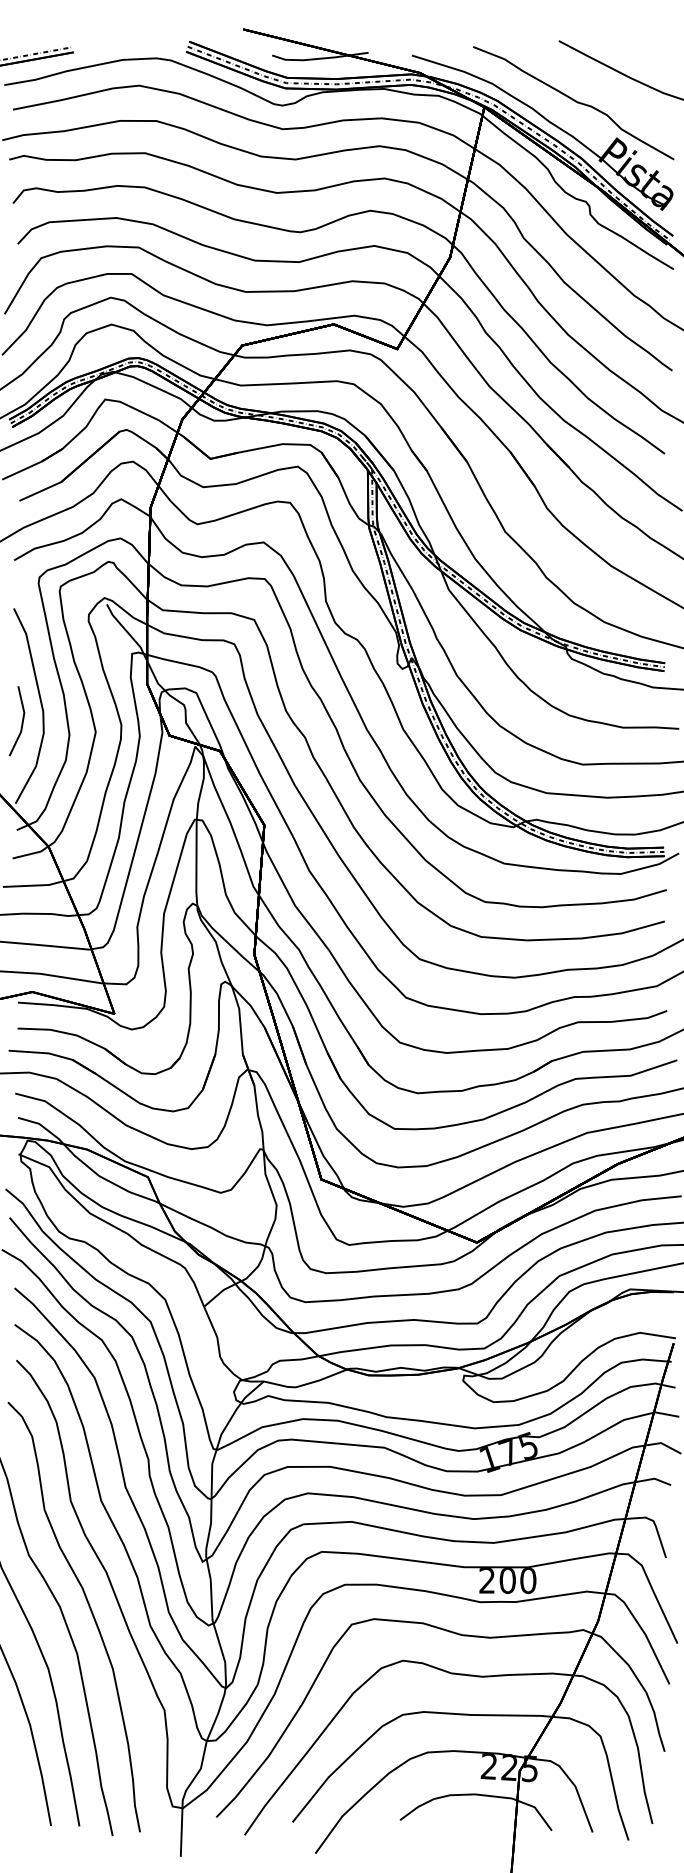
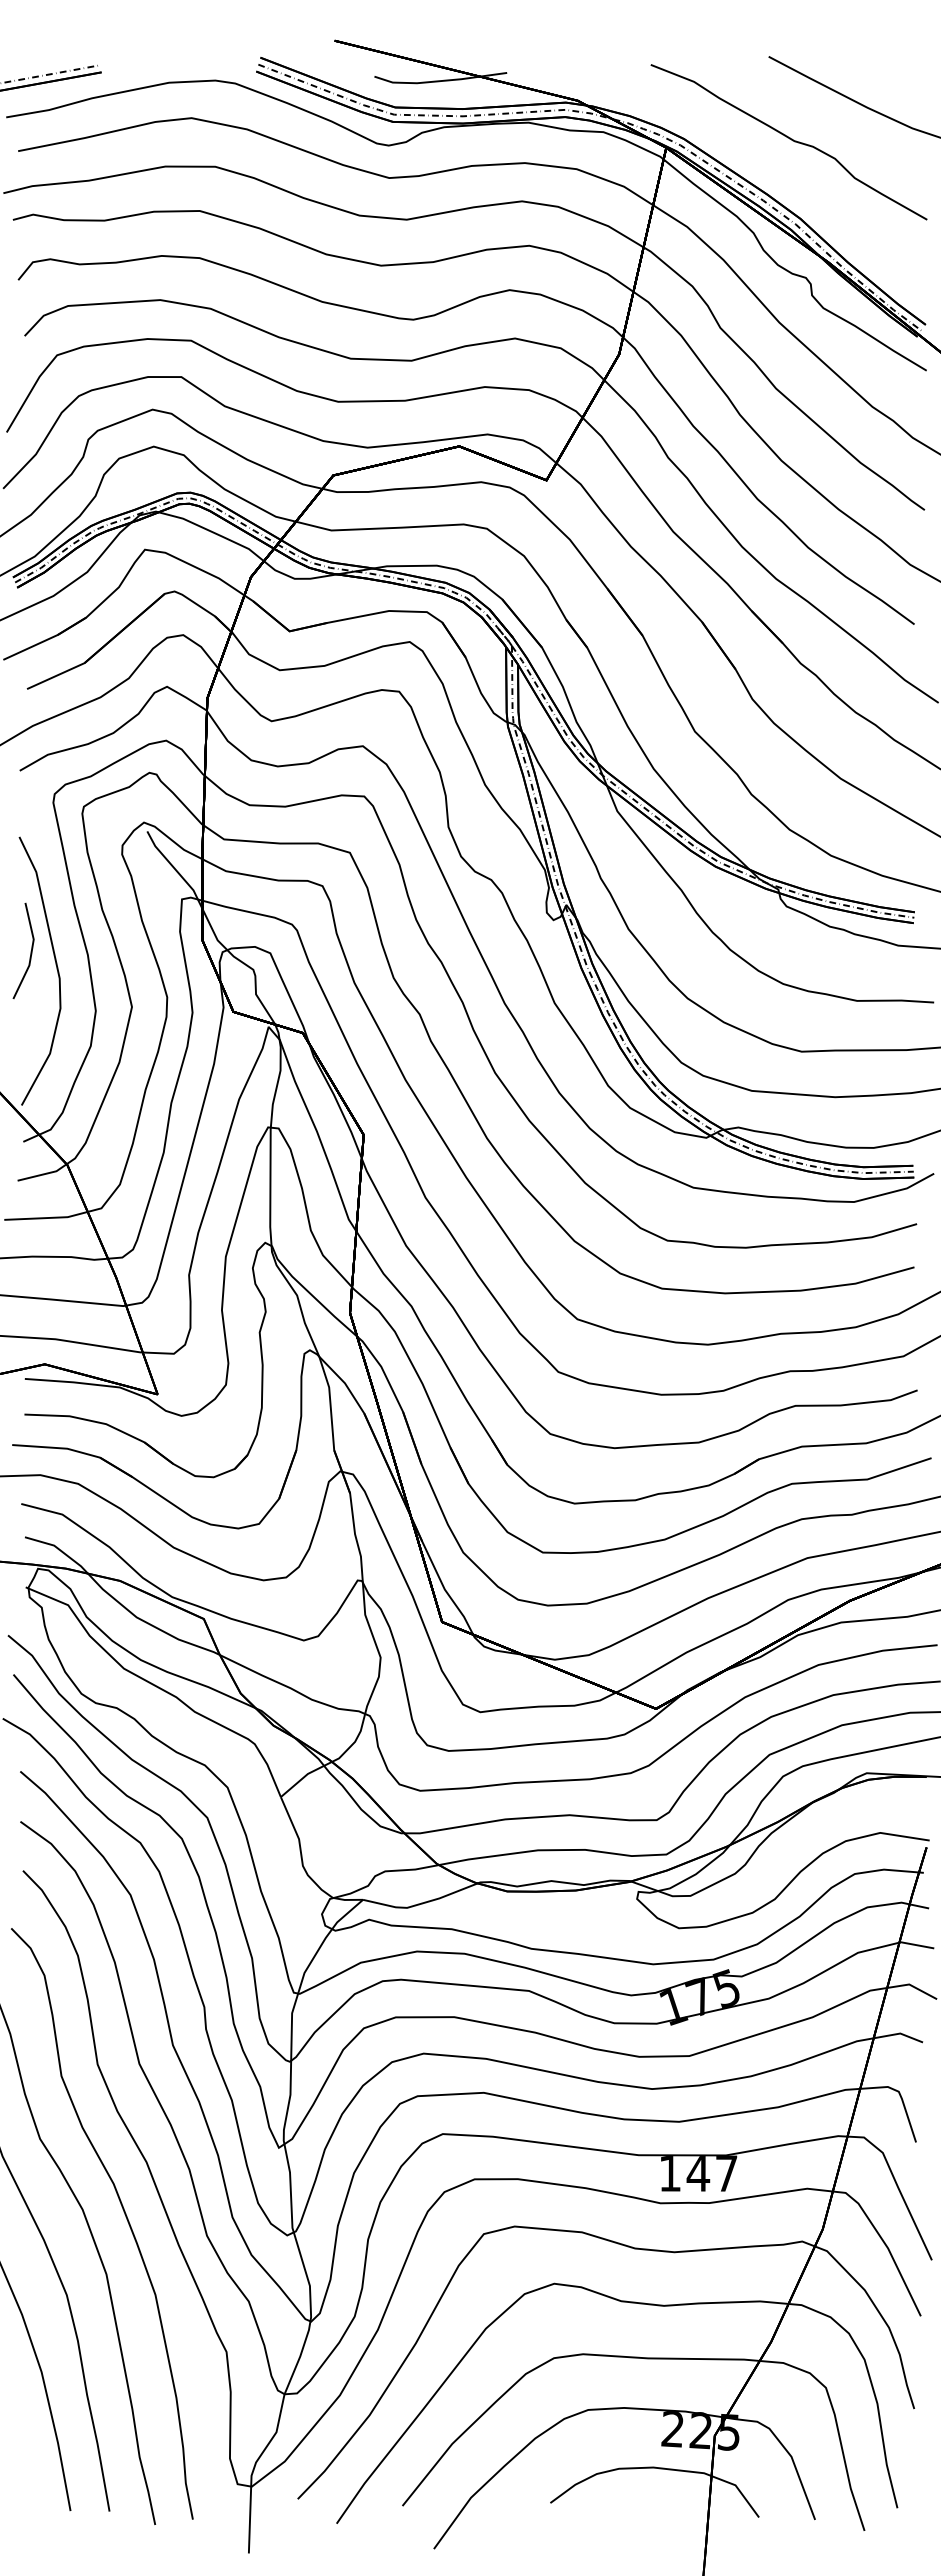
part: (548, 122) -> (754, 168), removed
line: (21, 721) -> (30, 951), moved
text: (507, 1580) -> (698, 2173), 200 -> 147

